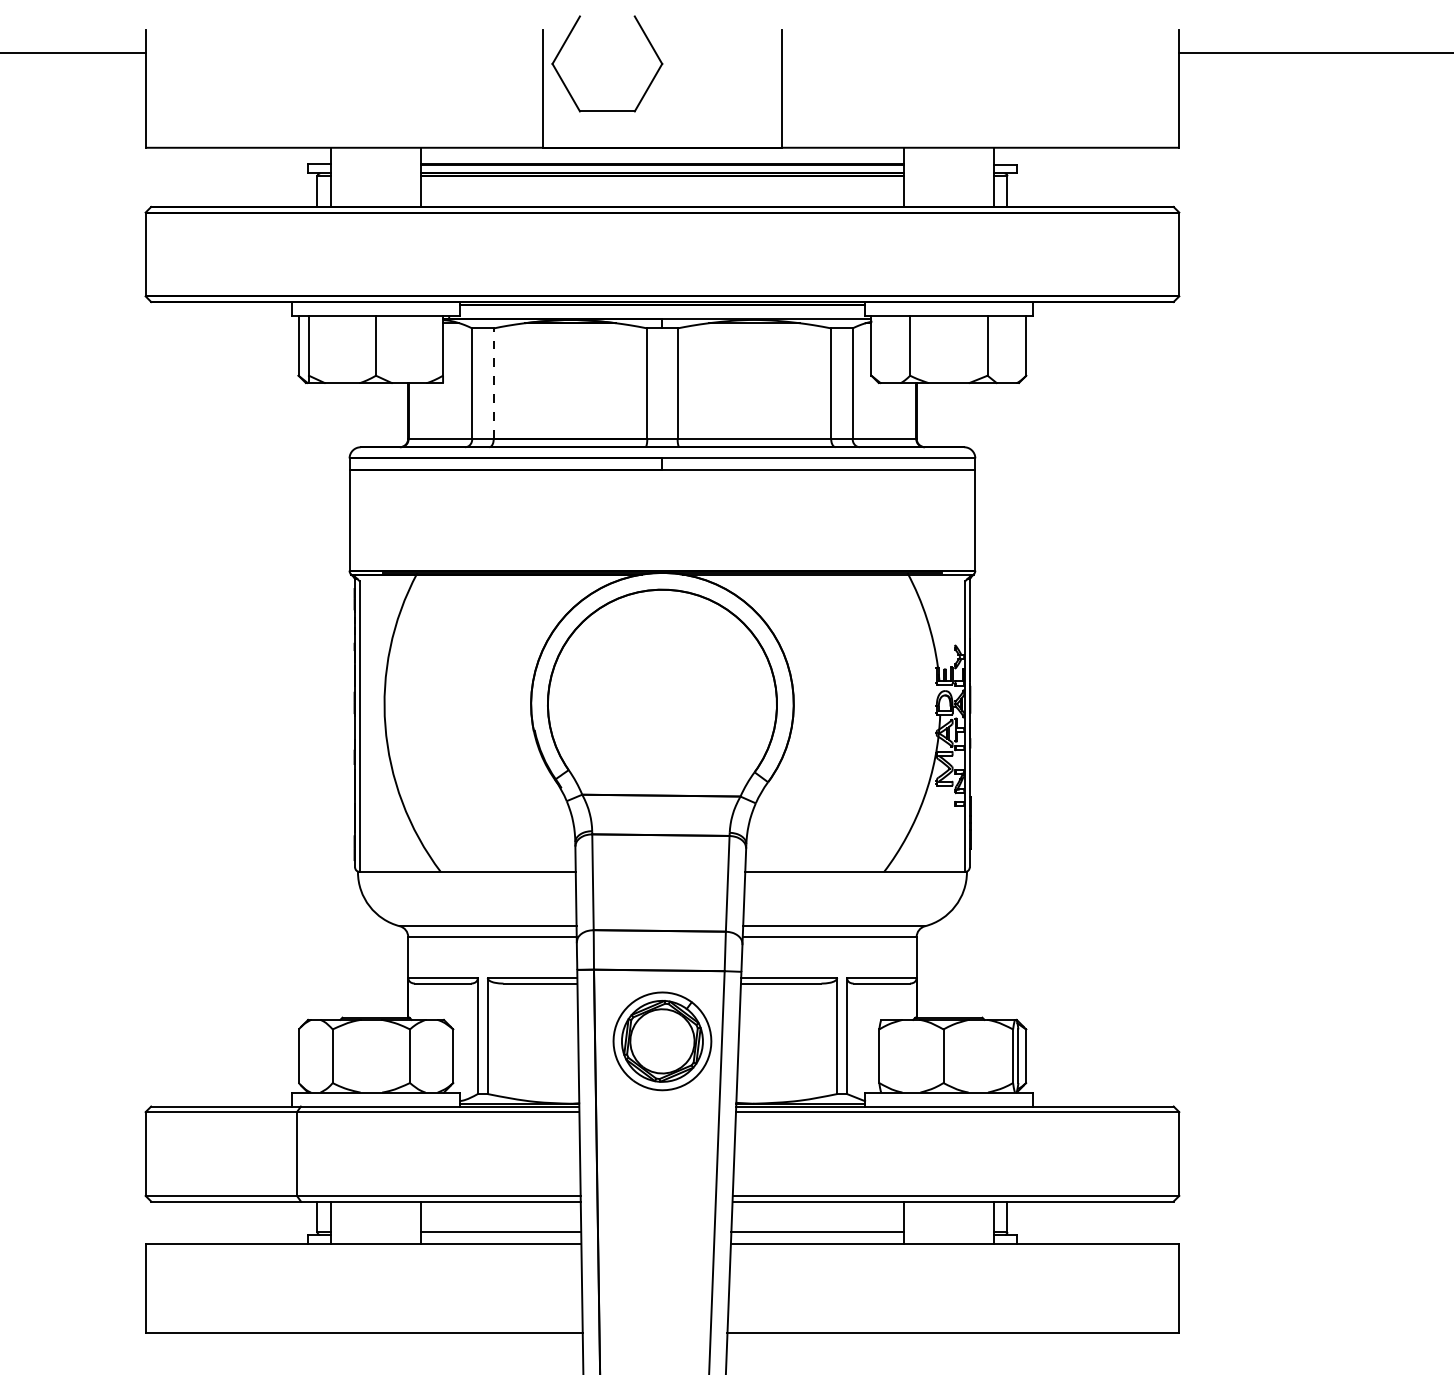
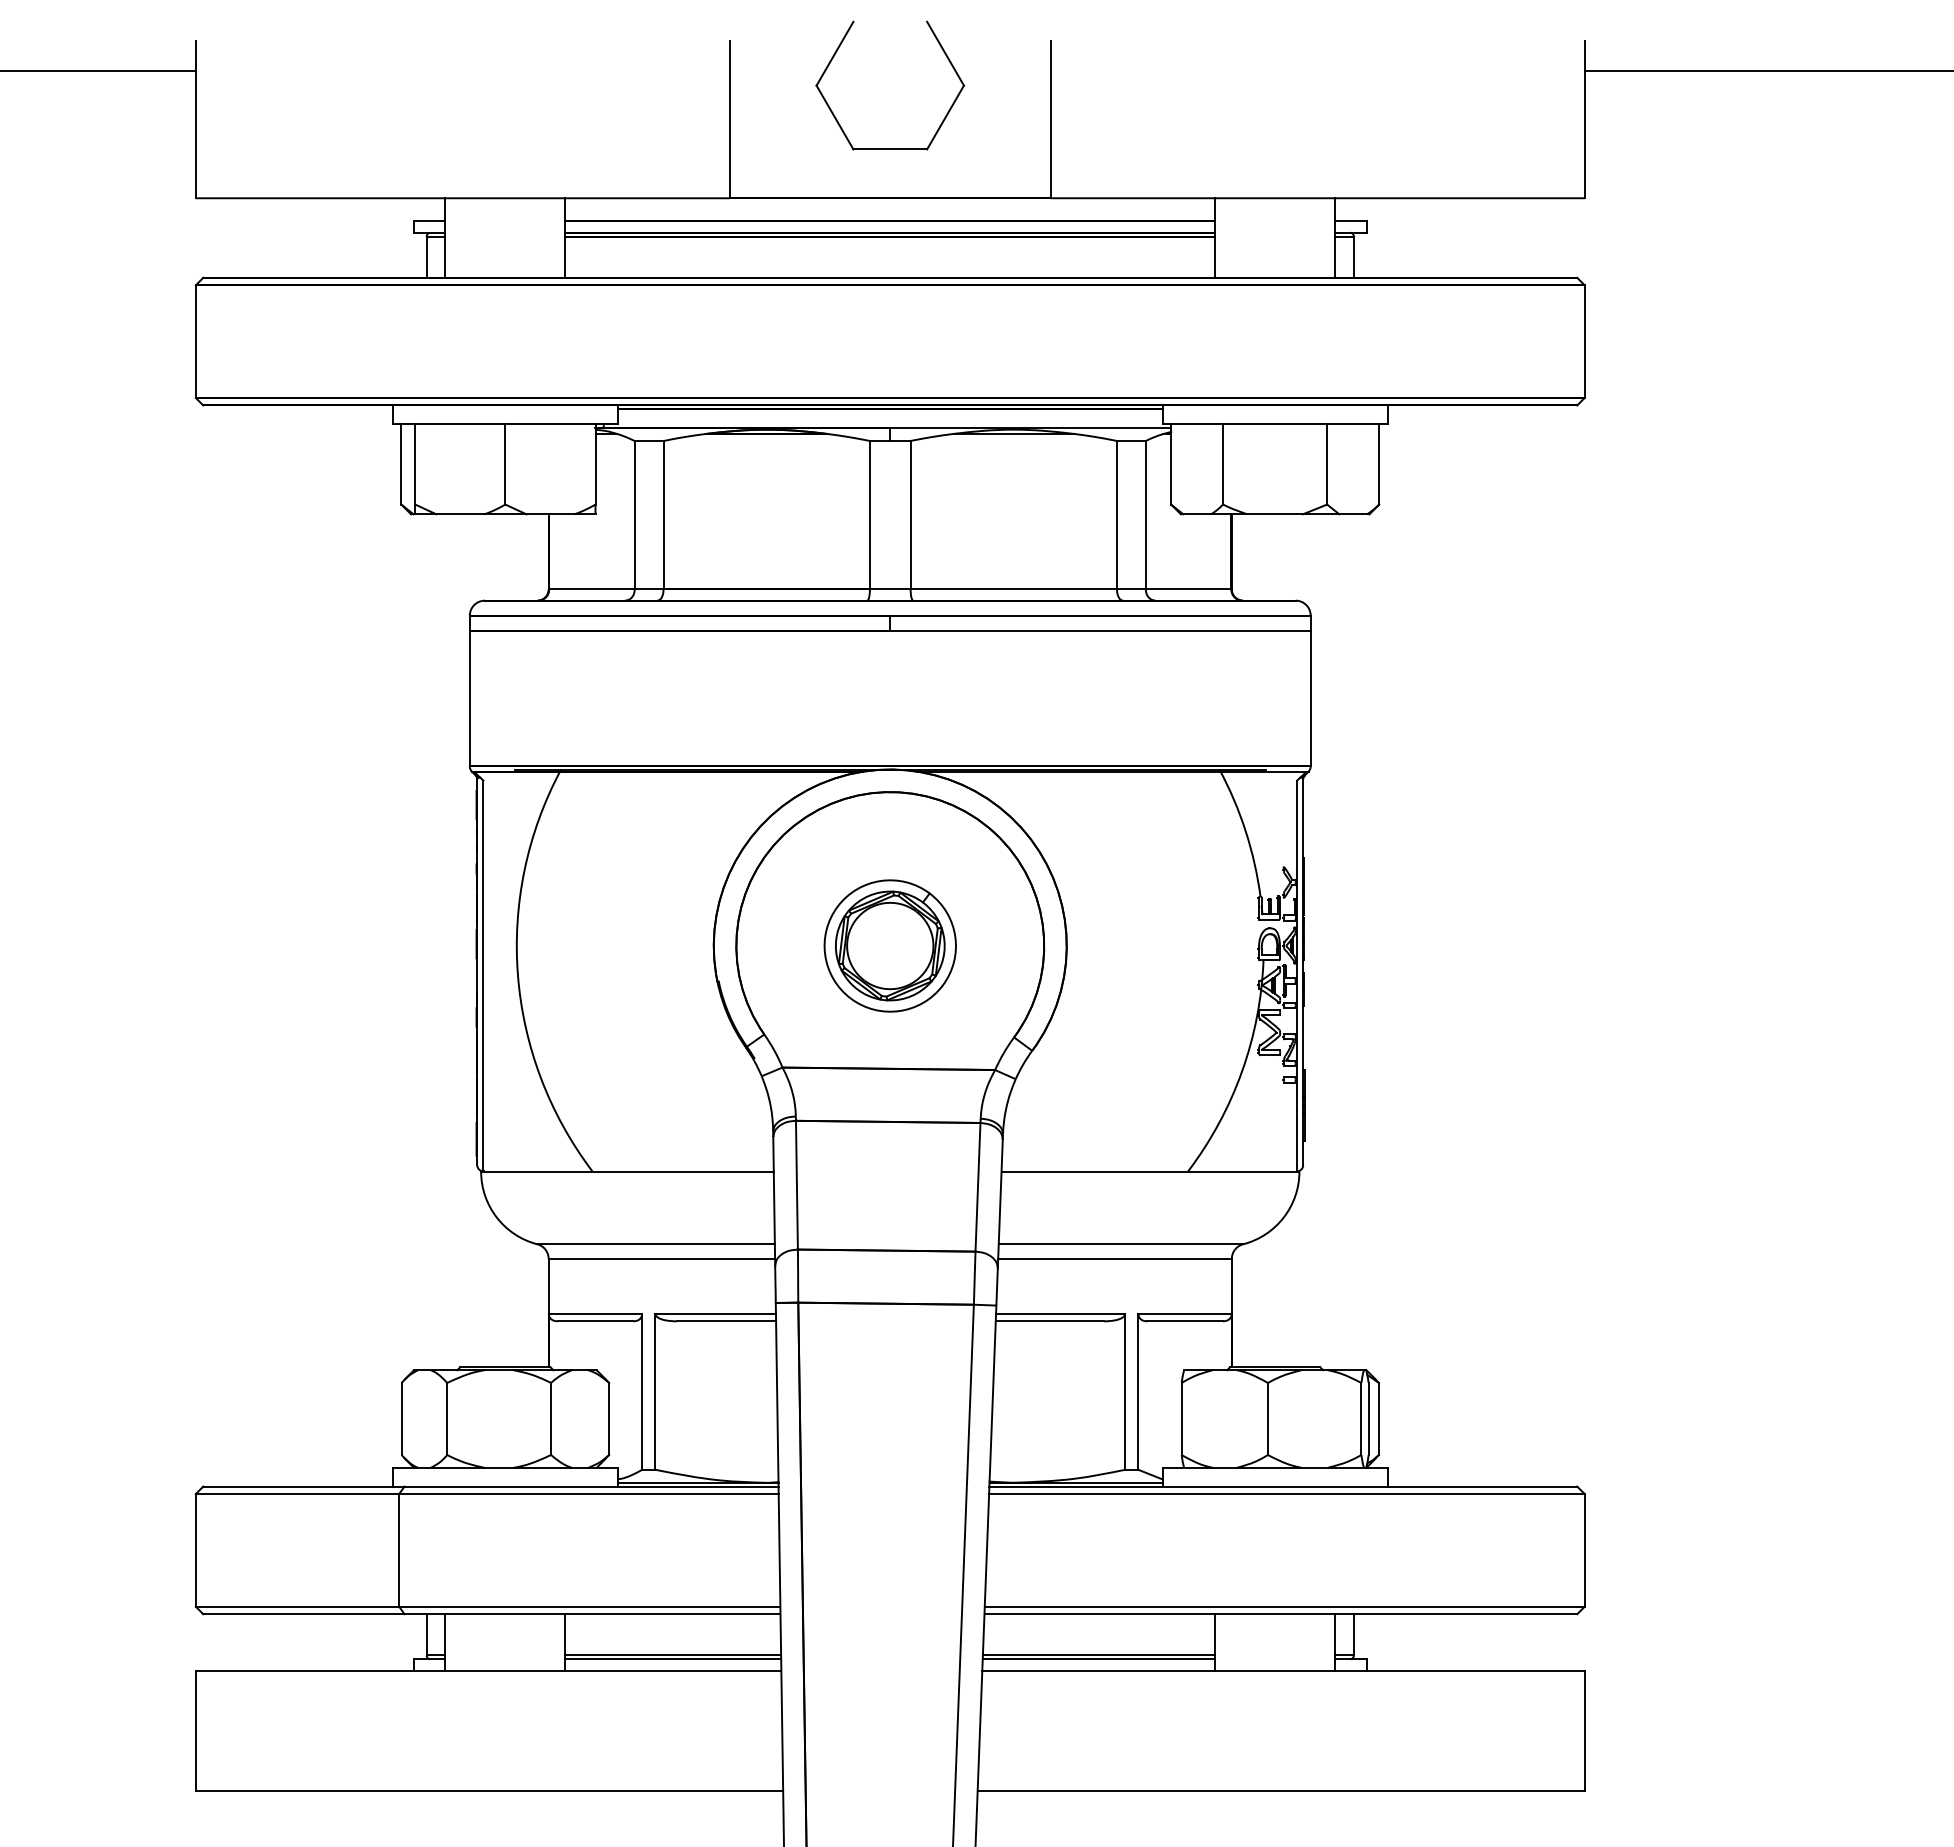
part: (647, 40) -> (944, 54), moved
line: (493, 383) -> (663, 514), dashed -> solid
part: (661, 1040) -> (889, 945), moved
line: (501, 1235) -> (673, 1659), added
line: (817, 1235) -> (1098, 1659), added

